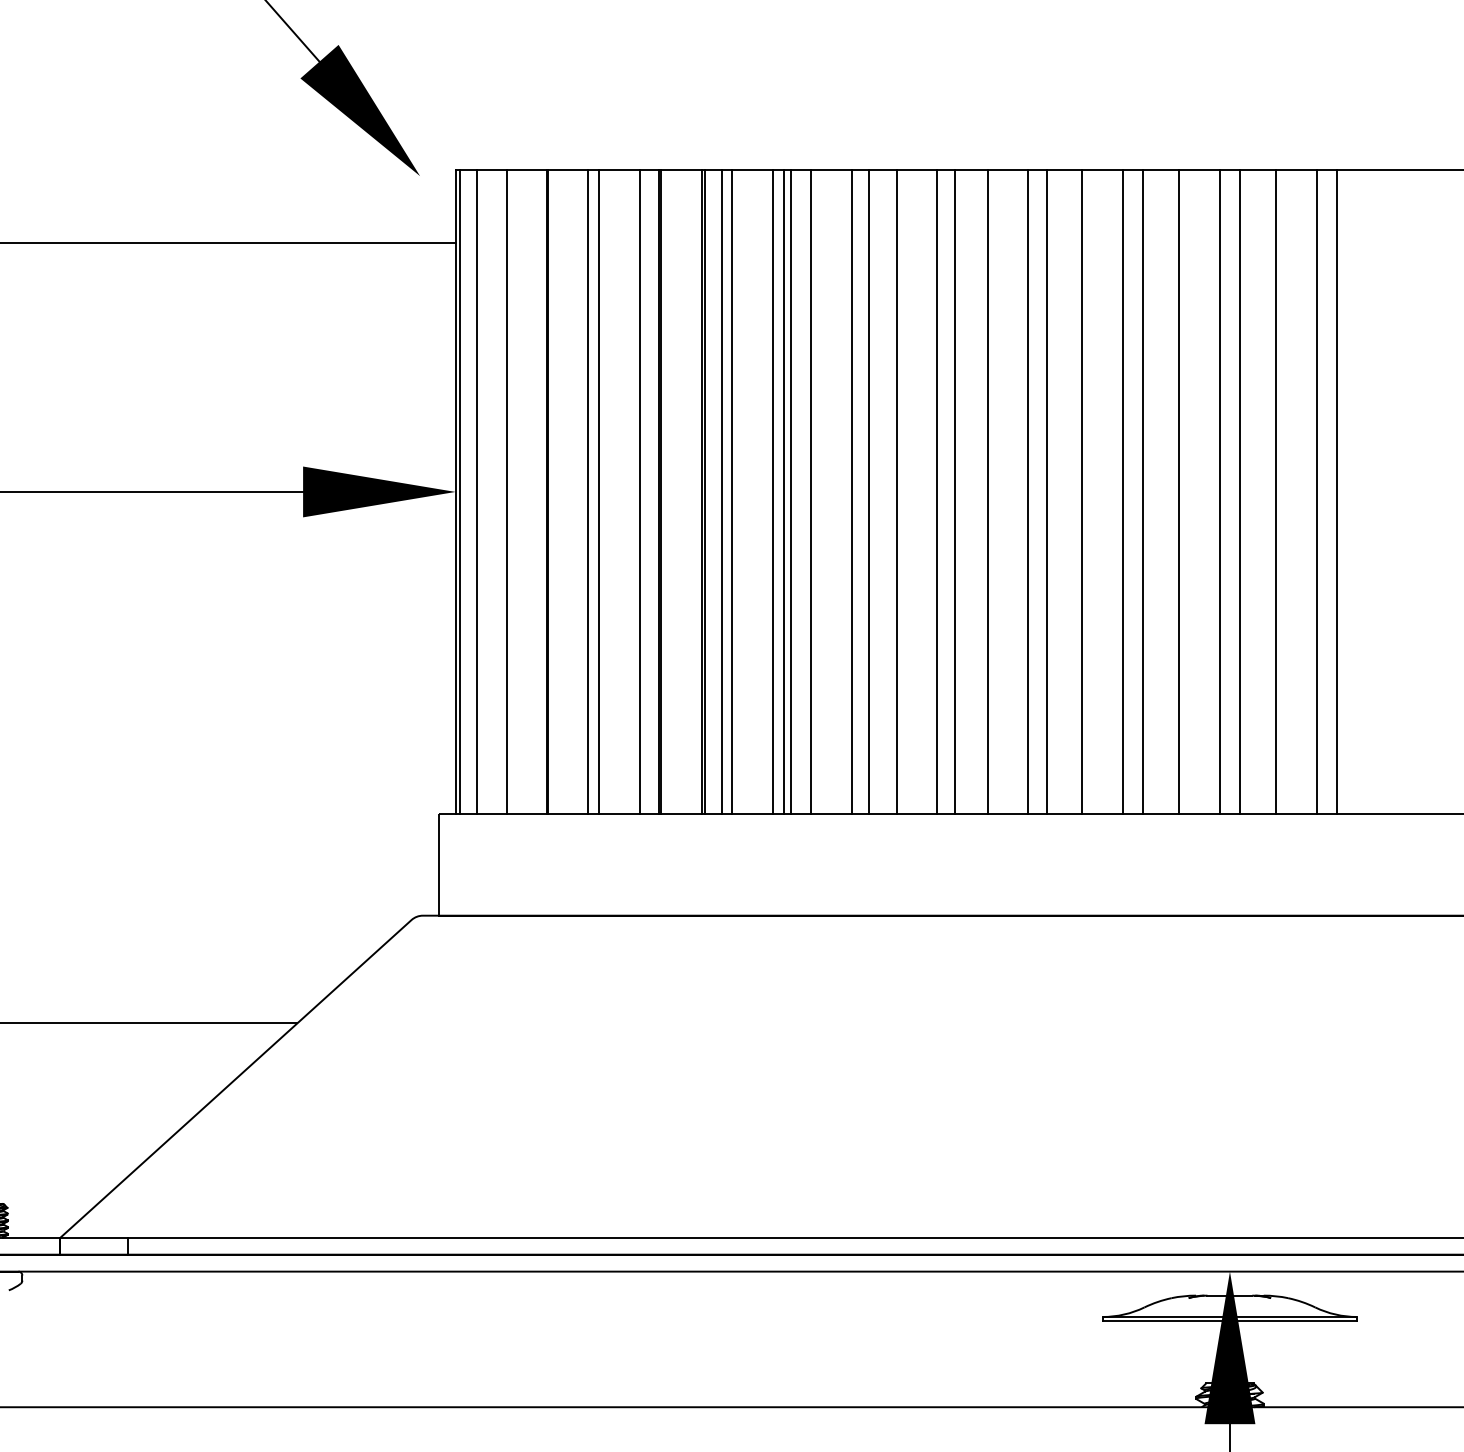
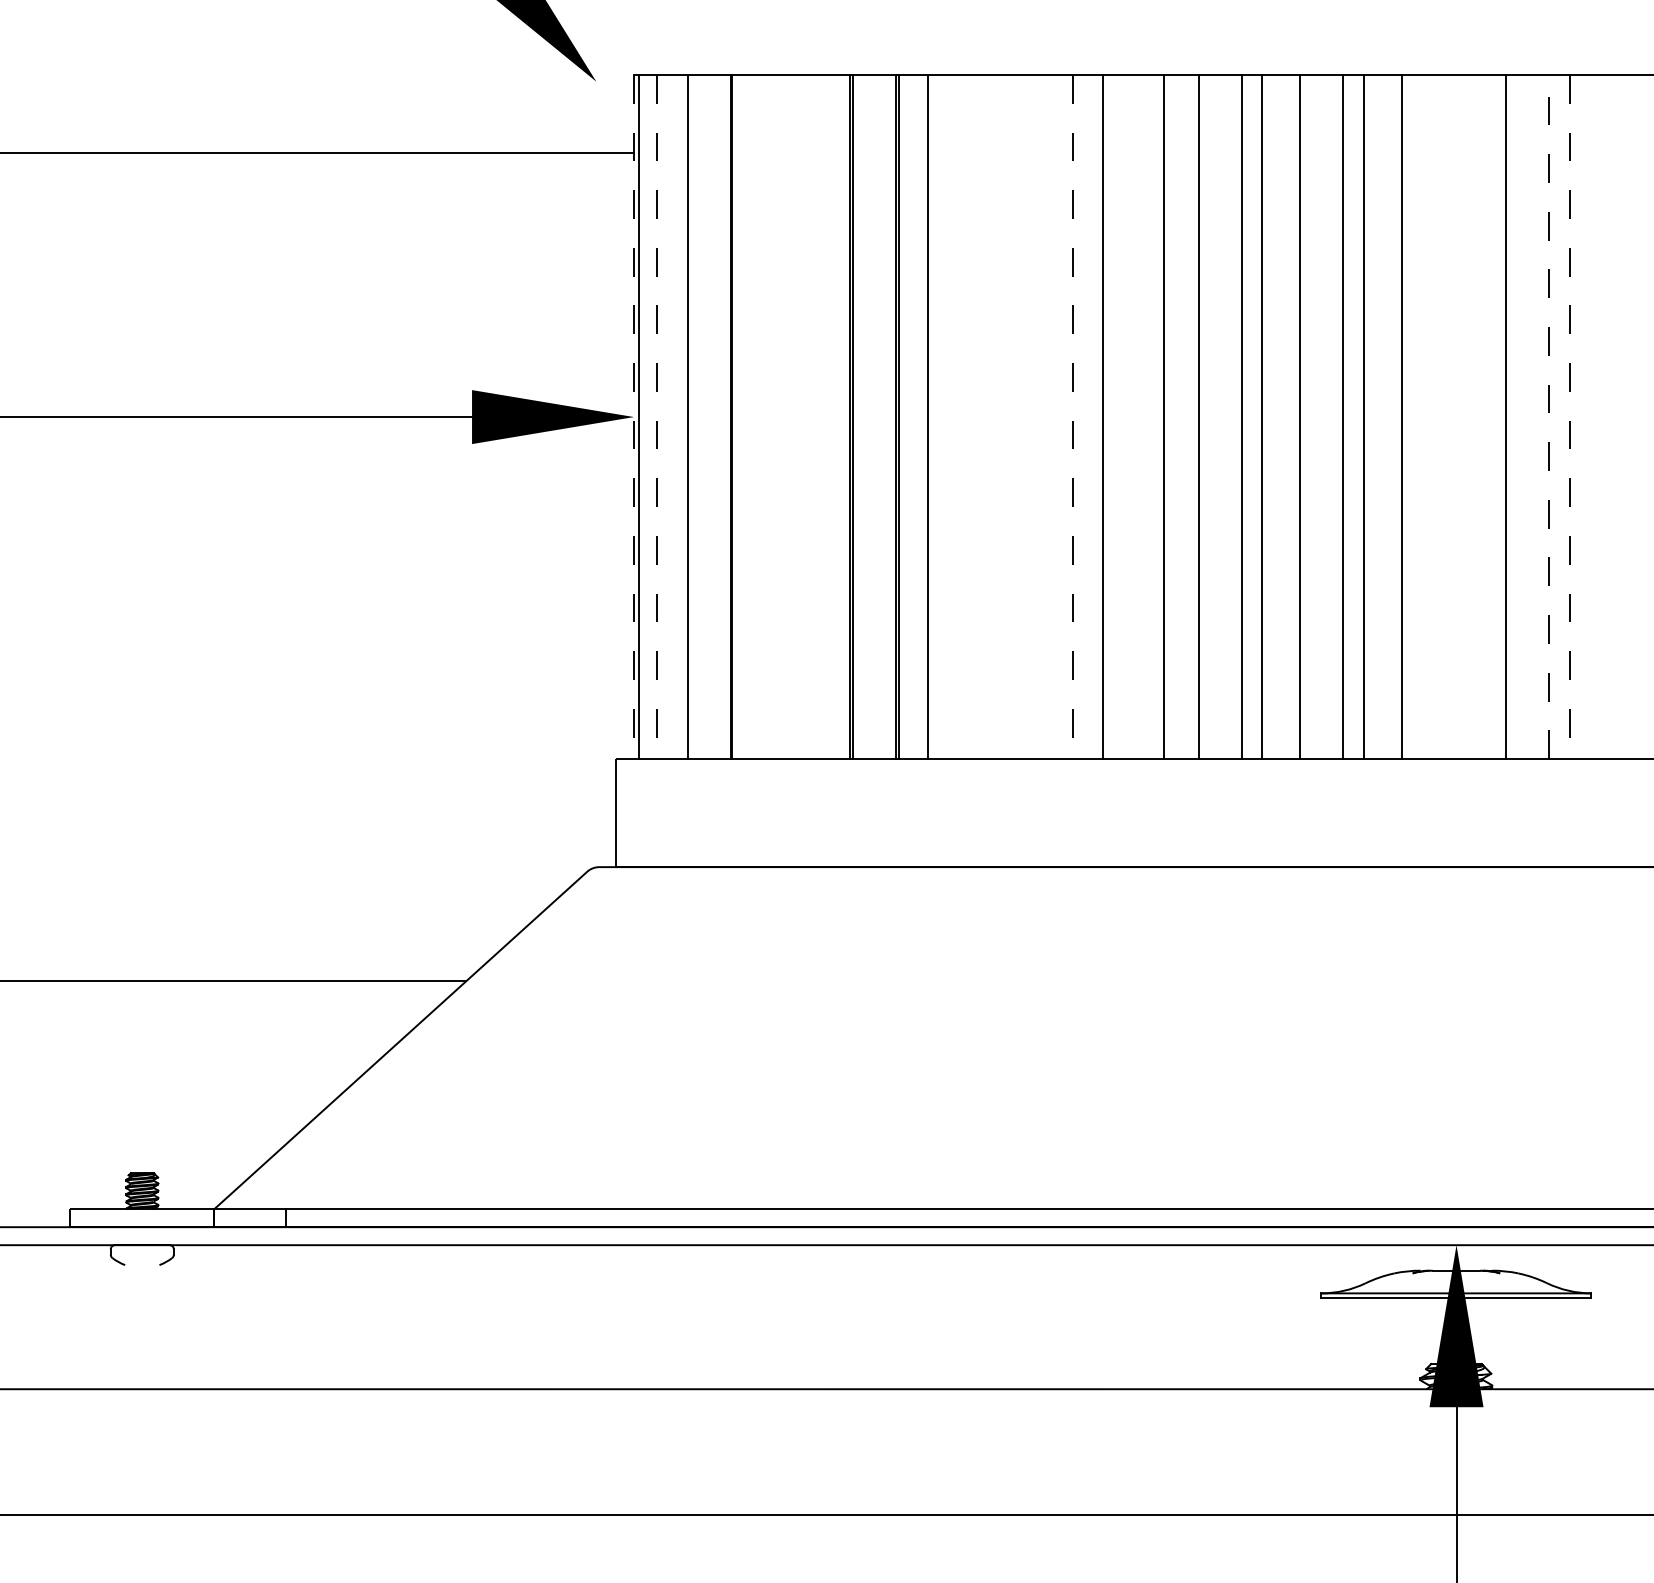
line: (1317, 491) -> (1549, 416), solid -> dashed
line: (456, 492) -> (634, 417), solid -> dashed
line: (477, 492) -> (657, 417), solid -> dashed
line: (587, 492) -> (774, 417), removed
line: (599, 492) -> (786, 417), removed
line: (639, 492) -> (829, 417), removed
line: (721, 492) -> (916, 417), removed
line: (773, 492) -> (971, 417), removed
line: (783, 492) -> (982, 417), removed
line: (790, 492) -> (989, 417), removed
line: (810, 492) -> (1011, 417), removed
line: (851, 492) -> (1054, 417), removed
line: (869, 492) -> (1073, 417), solid -> dashed
line: (937, 492) -> (1145, 417), removed
line: (1219, 492) -> (1445, 417), removed
line: (1239, 492) -> (1466, 417), removed
line: (1336, 492) -> (1569, 417), solid -> dashed

